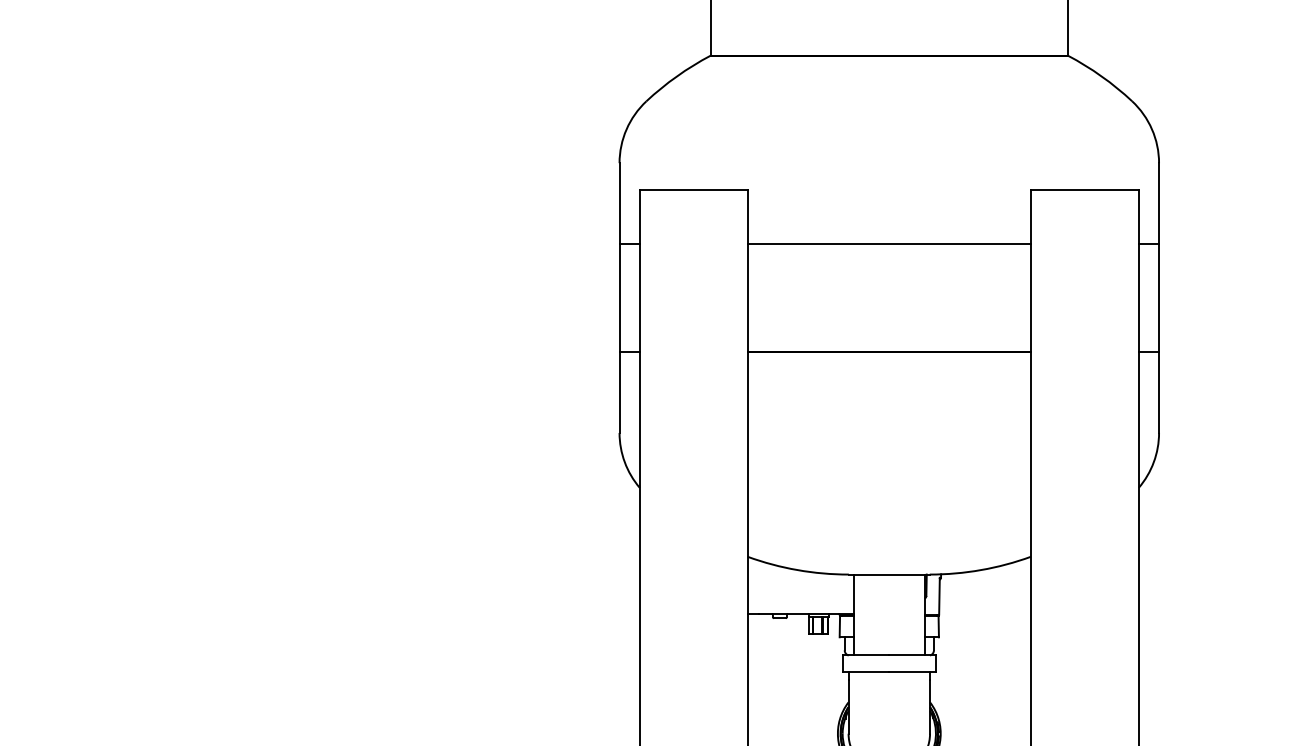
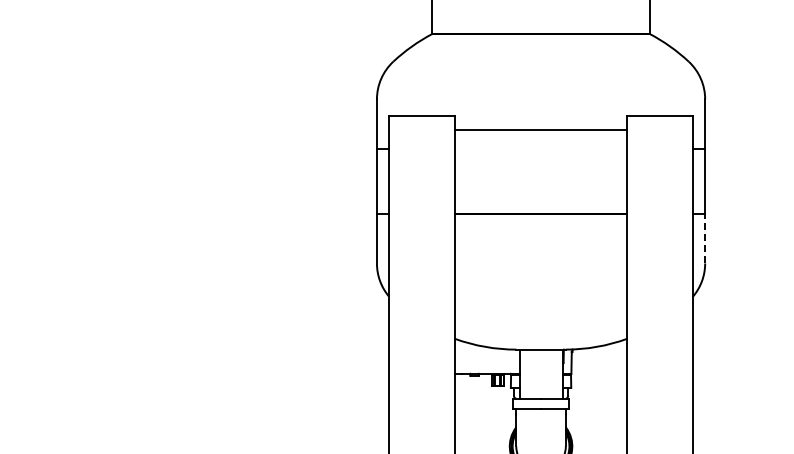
line: (888, 243) -> (540, 129), moved
line: (1159, 391) -> (705, 238), solid -> dashed

